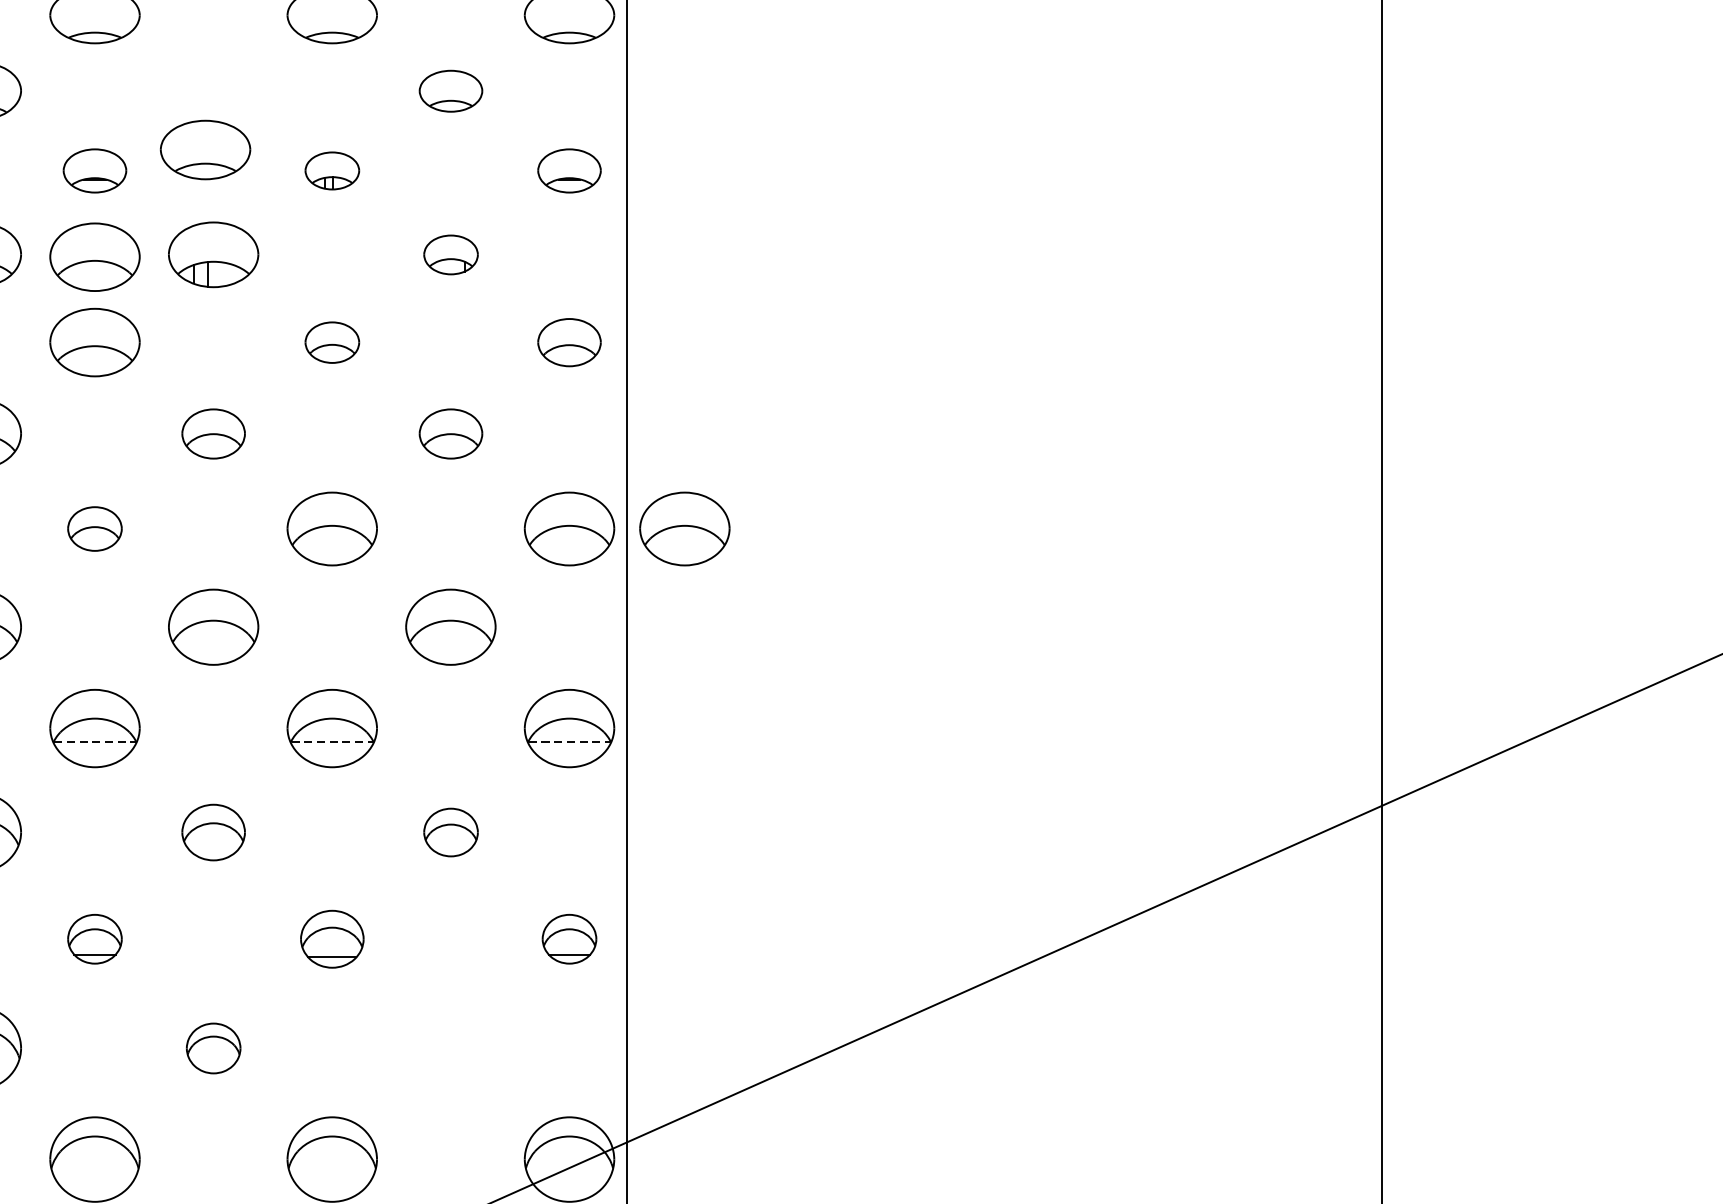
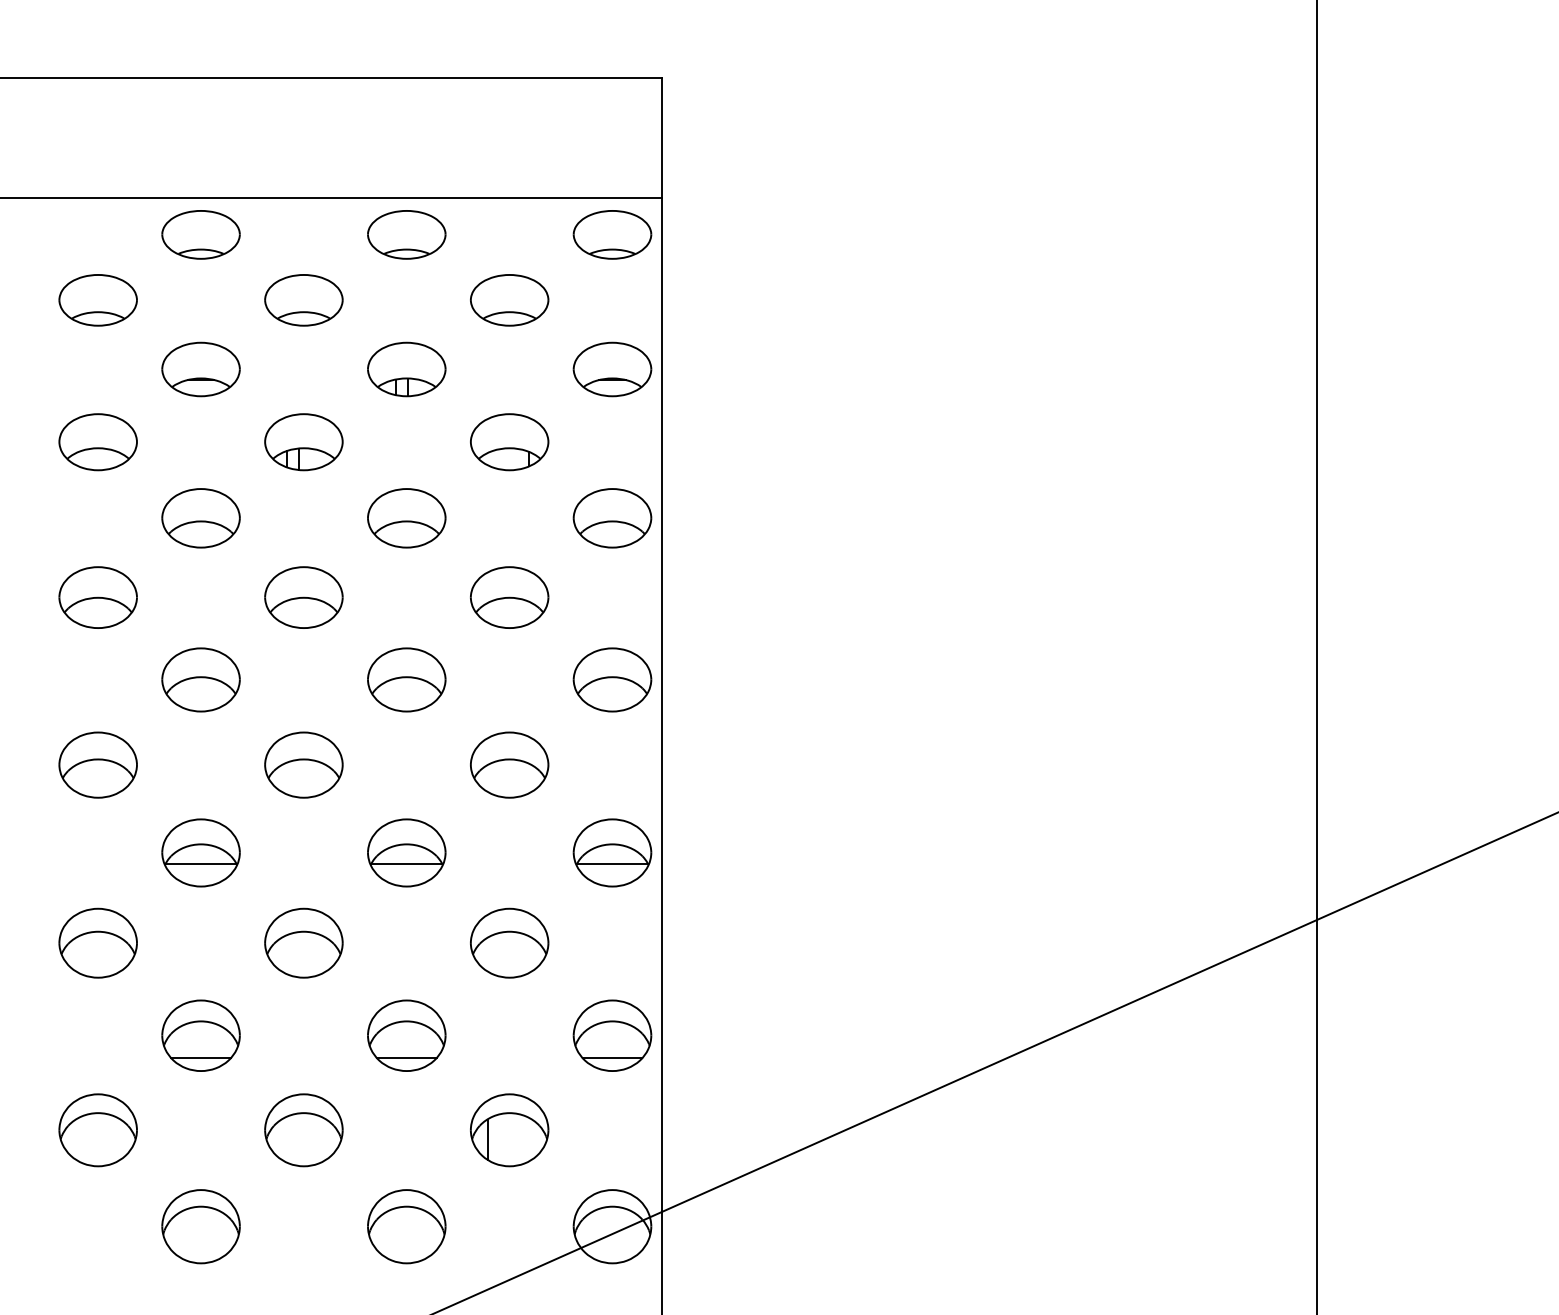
part: (450, 91) -> (509, 300), size x1.43
part: (205, 150) -> (303, 300), moved
part: (94, 170) -> (200, 369), size x1.43
part: (331, 170) -> (406, 369), size x1.67
part: (569, 170) -> (612, 369), size x1.43
part: (450, 255) -> (509, 442), size x1.67
part: (94, 257) -> (200, 444), removed
part: (331, 342) -> (406, 518), size x1.67
part: (569, 342) -> (612, 518), size x1.43
part: (213, 433) -> (303, 597), size x1.43
part: (450, 433) -> (509, 597), size x1.43
part: (94, 528) -> (200, 679), size x1.67
part: (684, 528) -> (712, 679), removed
line: (95, 741) -> (201, 864), dashed -> solid
line: (333, 741) -> (407, 864), dashed -> solid
line: (570, 741) -> (613, 864), dashed -> solid
part: (213, 831) -> (303, 942), size x1.43
part: (450, 831) -> (509, 942), size x1.67
part: (94, 939) -> (200, 1035), size x1.67
part: (331, 939) -> (406, 1035), size x1.43
part: (569, 939) -> (612, 1035), size x1.67
part: (213, 1048) -> (303, 1130), size x1.67
part: (450, 1048) -> (509, 1130), added

